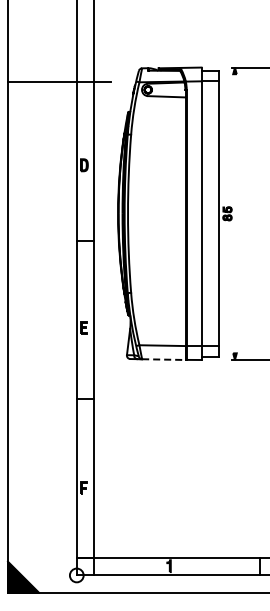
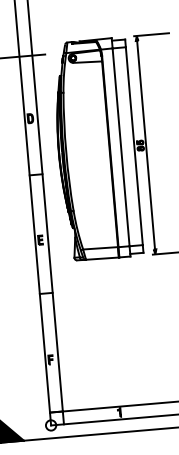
line: (234, 213) -> (145, 145), added
line: (164, 359) -> (102, 258), dashed -> solid

